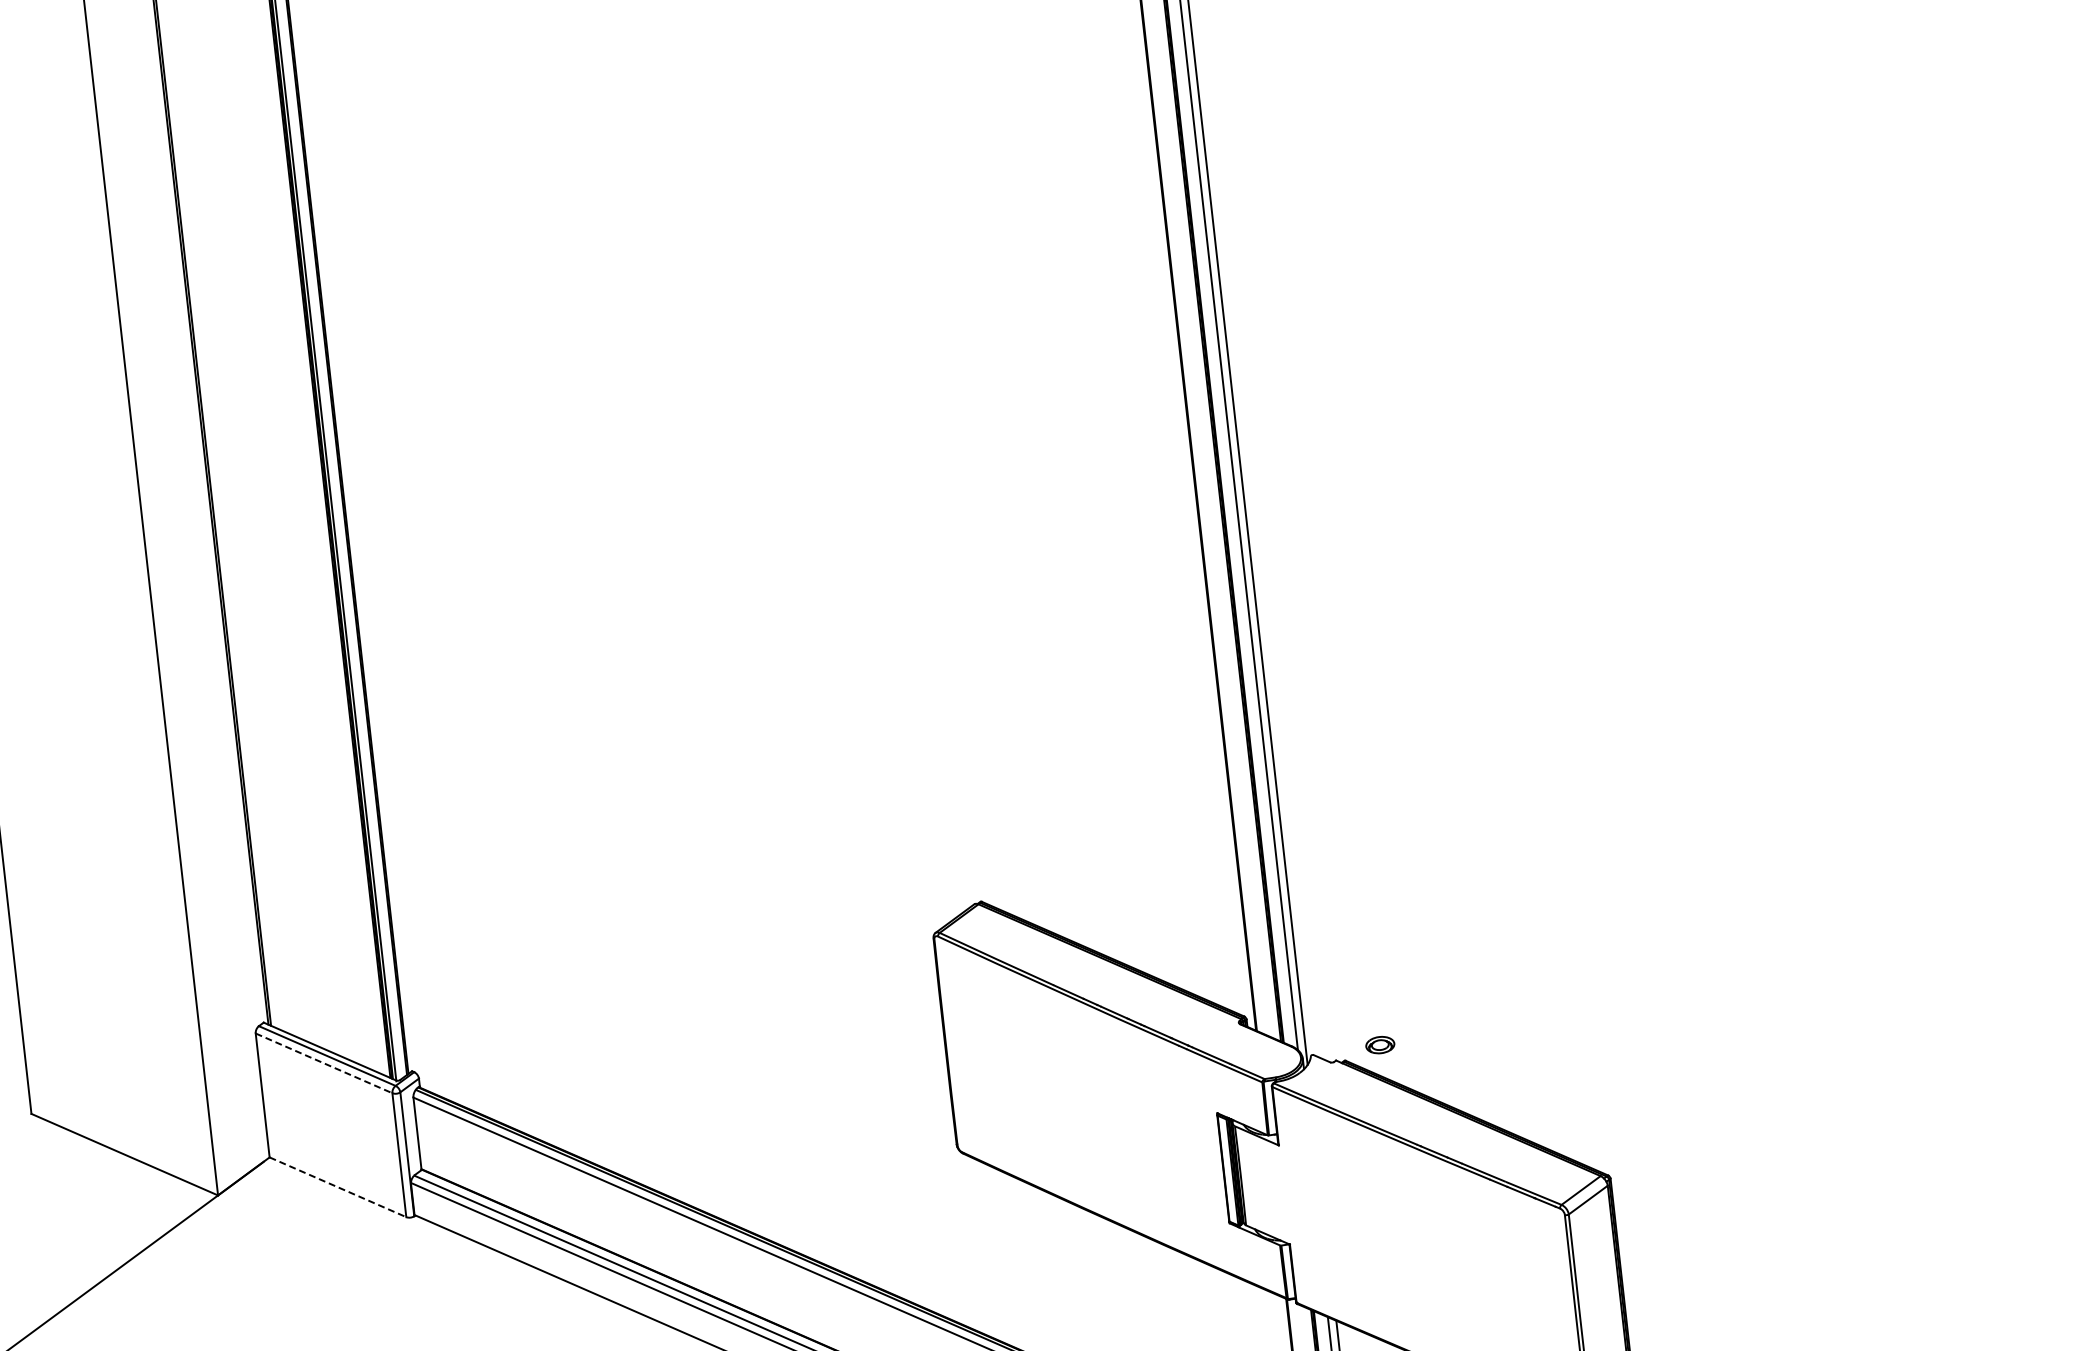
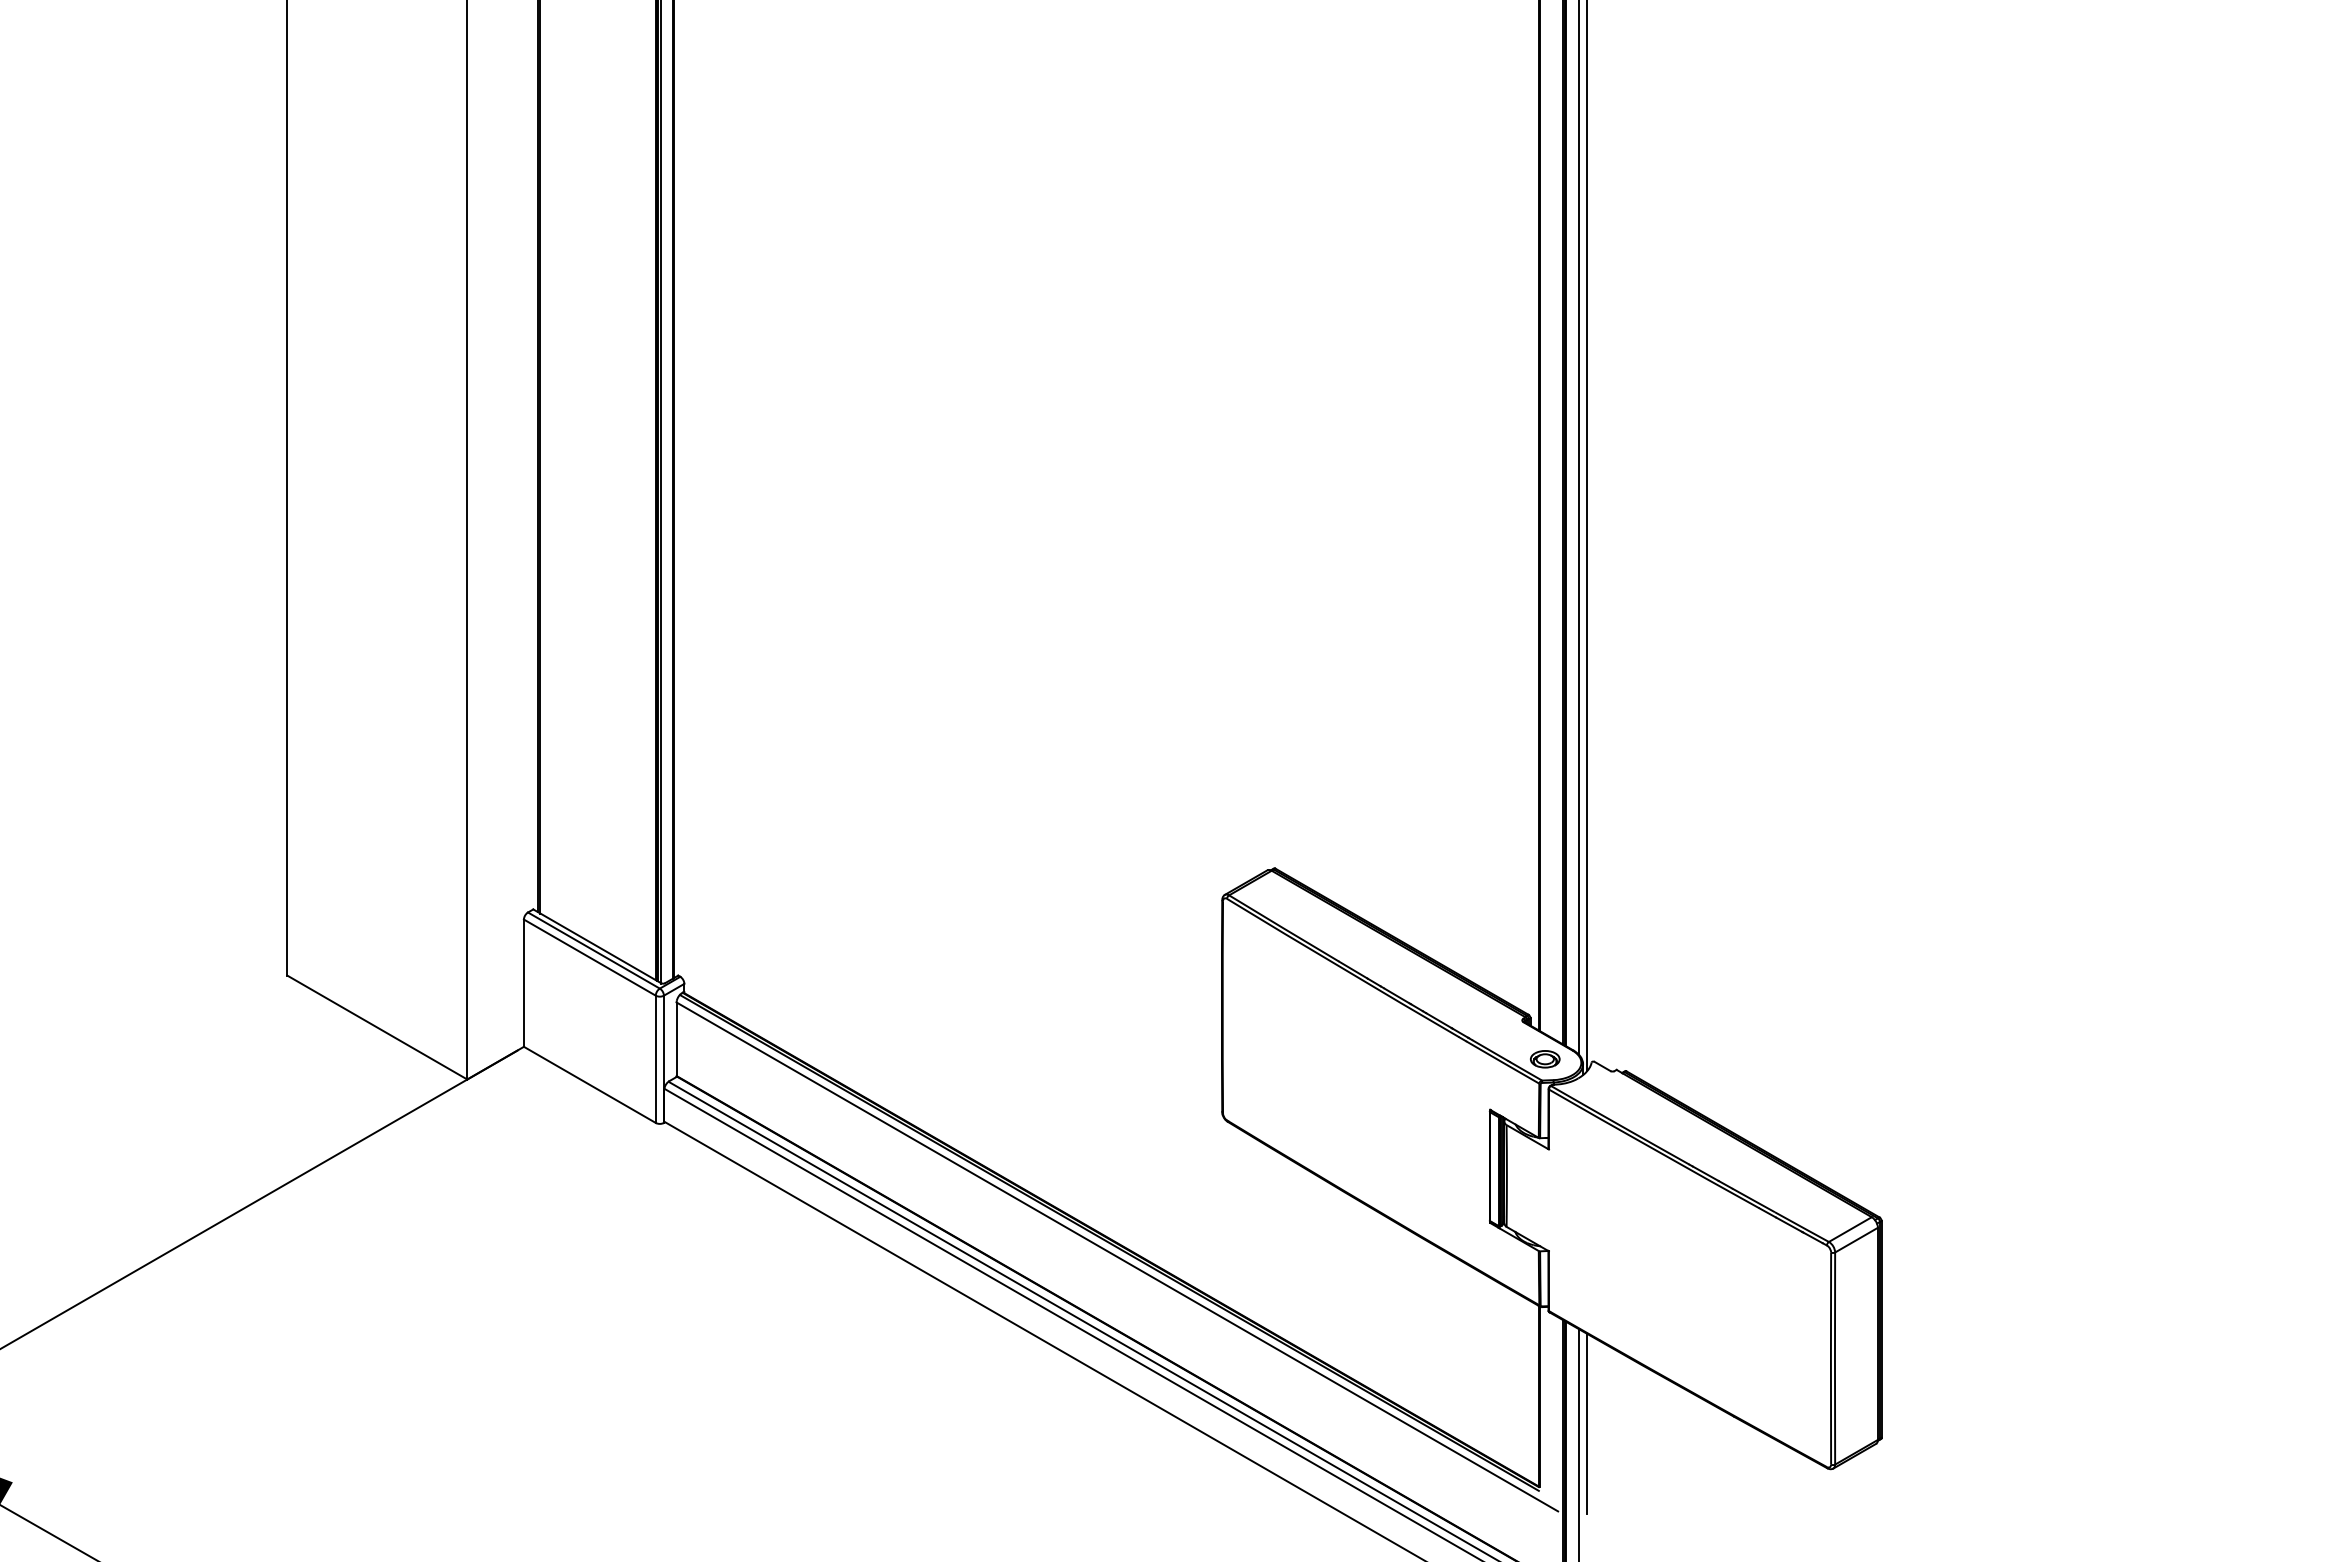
part: (1380, 1045) -> (1545, 1059), moved
line: (324, 1063) -> (590, 957), dashed -> solid
line: (338, 1187) -> (590, 1085), dashed -> solid

